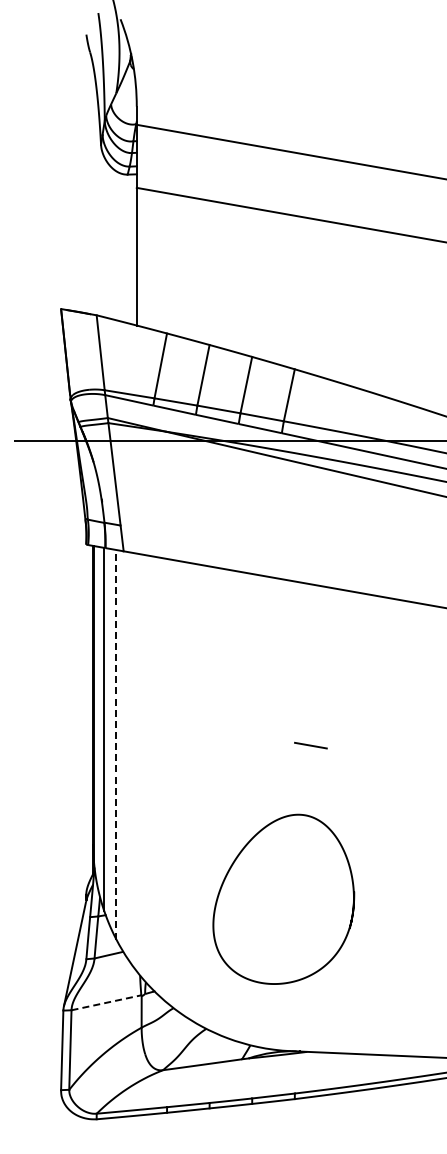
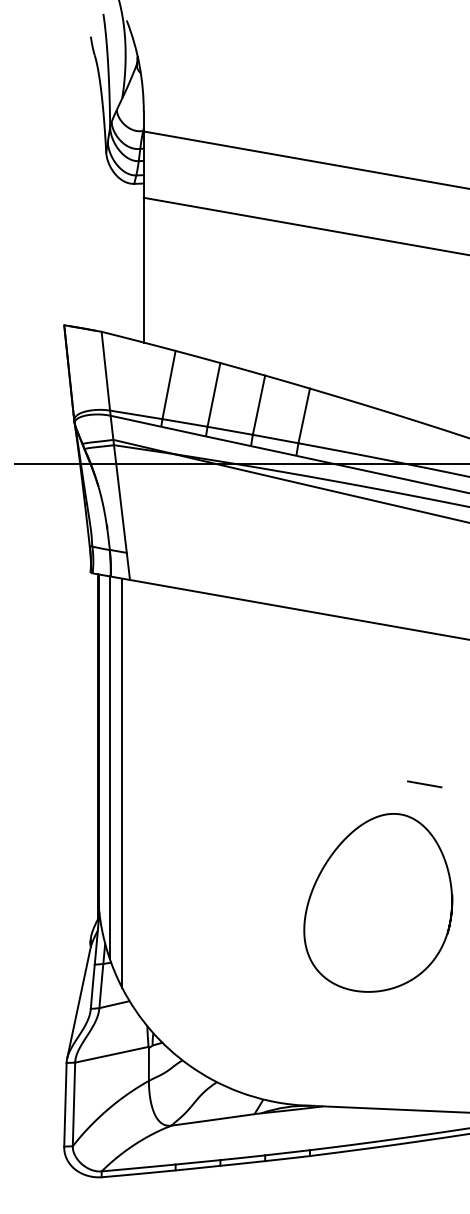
line: (116, 744) -> (122, 783), dashed -> solid
line: (310, 745) -> (424, 784), moved
curve: (230, 870) -> (322, 872), moved
line: (106, 1002) -> (111, 1054), dashed -> solid

